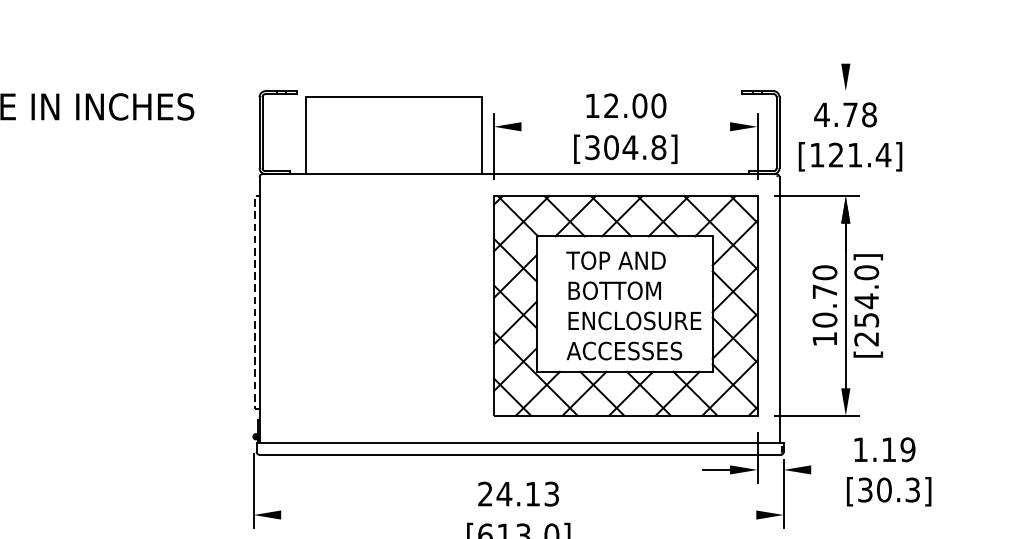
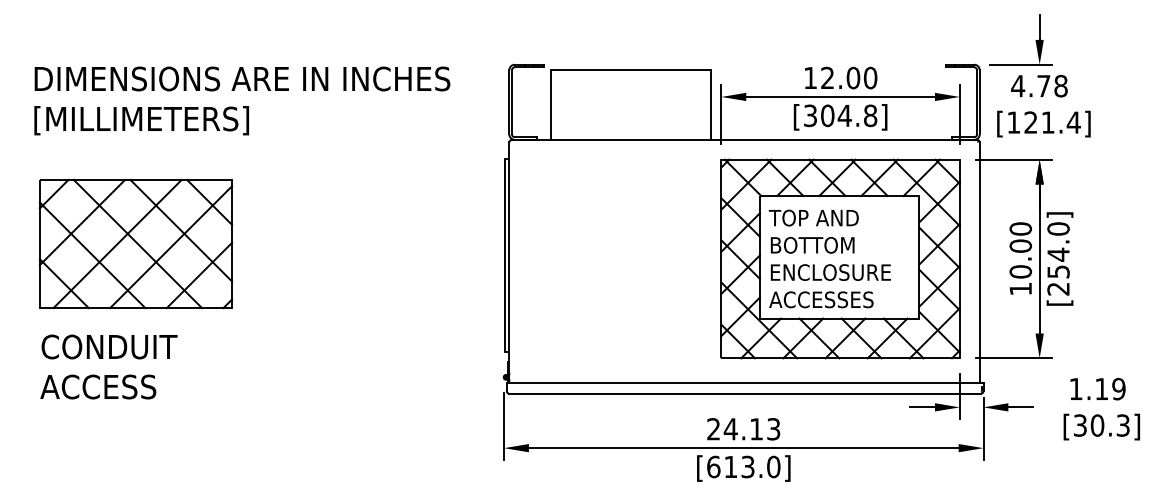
line: (845, 49) -> (1039, 27), added
line: (824, 90) -> (1020, 64), added
line: (625, 126) -> (840, 96), added
text: (824, 290) -> (1020, 245), 10.70 -> 10.00
line: (254, 302) -> (504, 255), dashed -> solid
text: (633, 305) -> (829, 258), moved
line: (824, 470) -> (1020, 407), added
text: (888, 471) -> (1101, 408), moved
line: (518, 515) -> (743, 448), added

